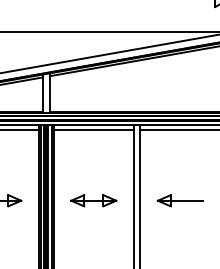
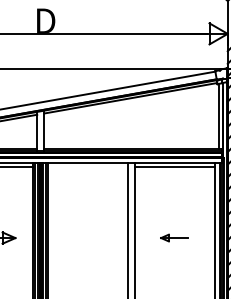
line: (93, 130) -> (87, 167), removed
part: (93, 200) -> (87, 237), removed
part: (180, 200) -> (174, 237), size x0.6

